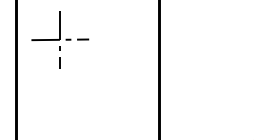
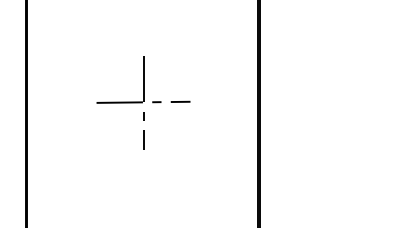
part: (60, 39) -> (143, 101), moved

